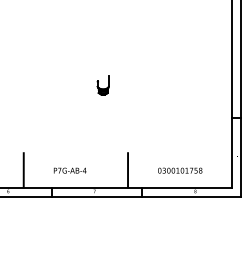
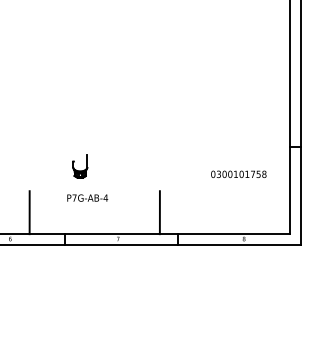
part: (102, 85) -> (79, 166), moved
text: (69, 170) -> (86, 197), moved
text: (180, 170) -> (239, 174), moved

